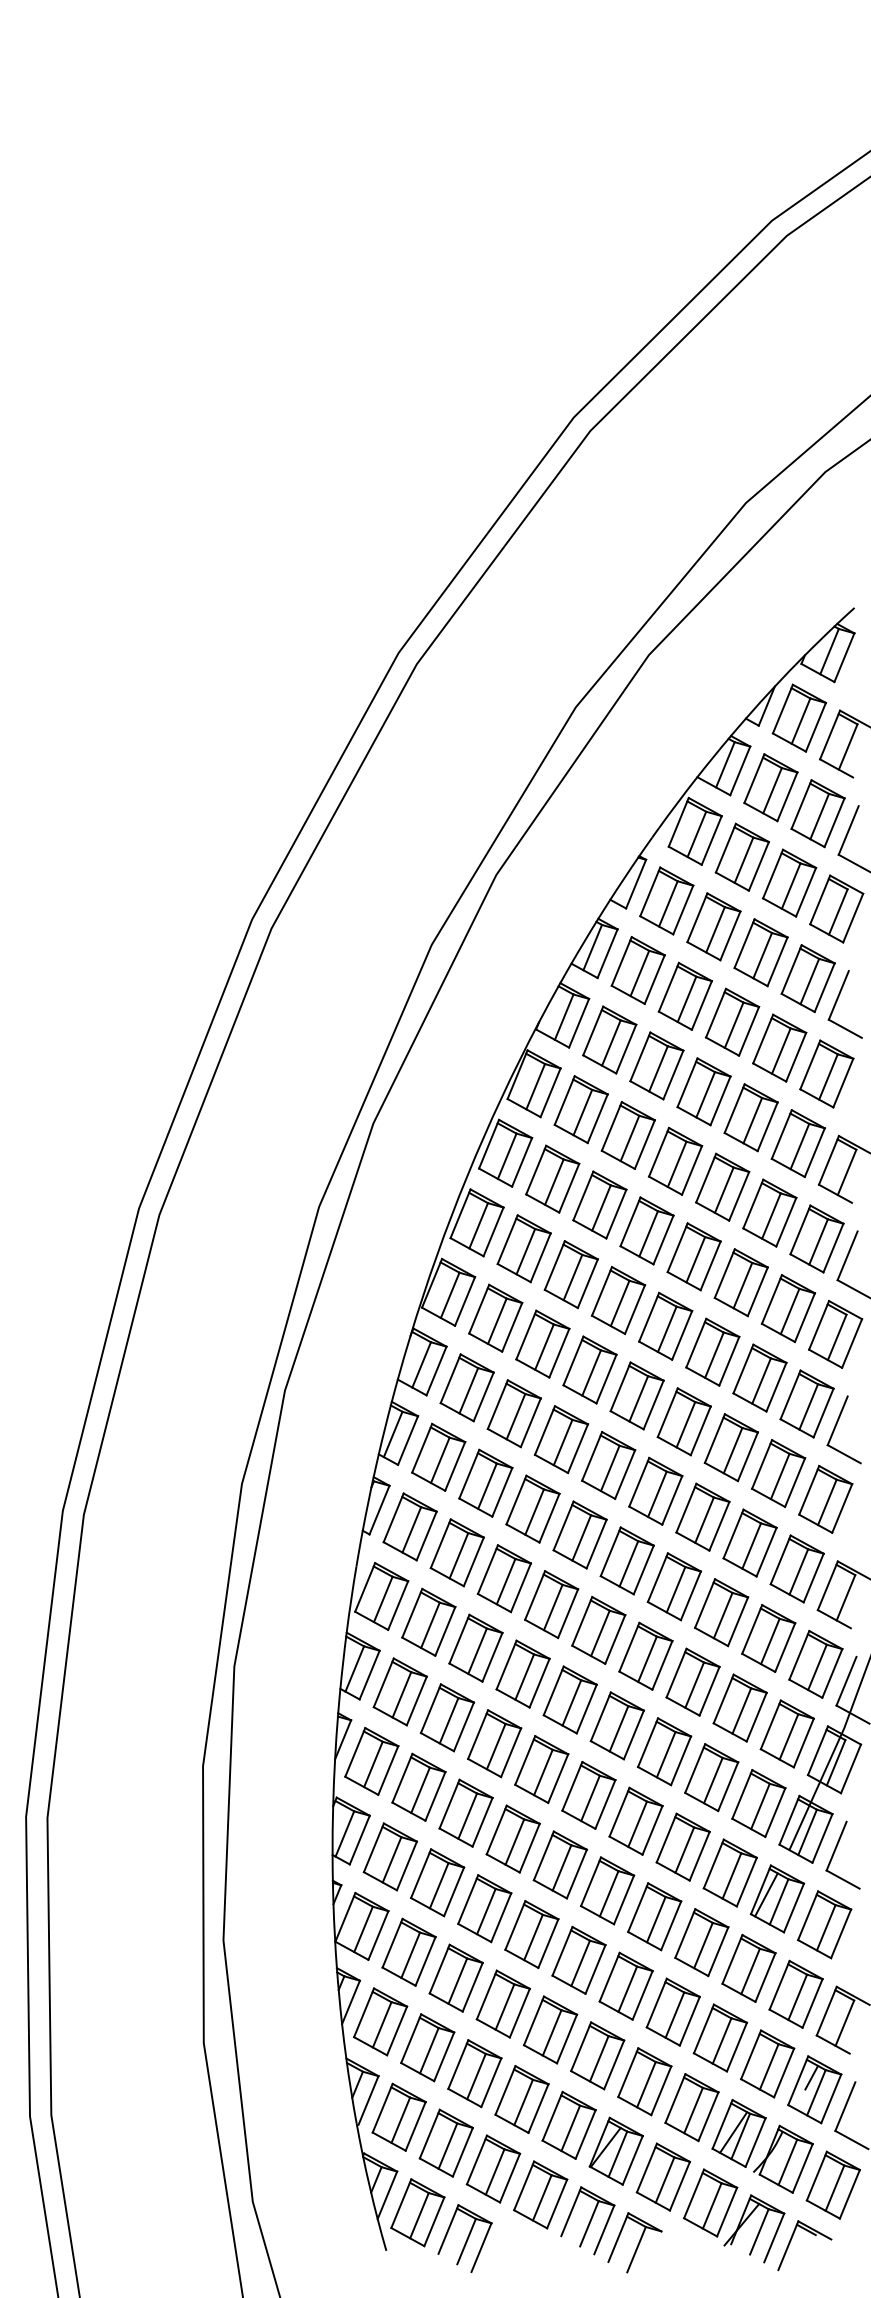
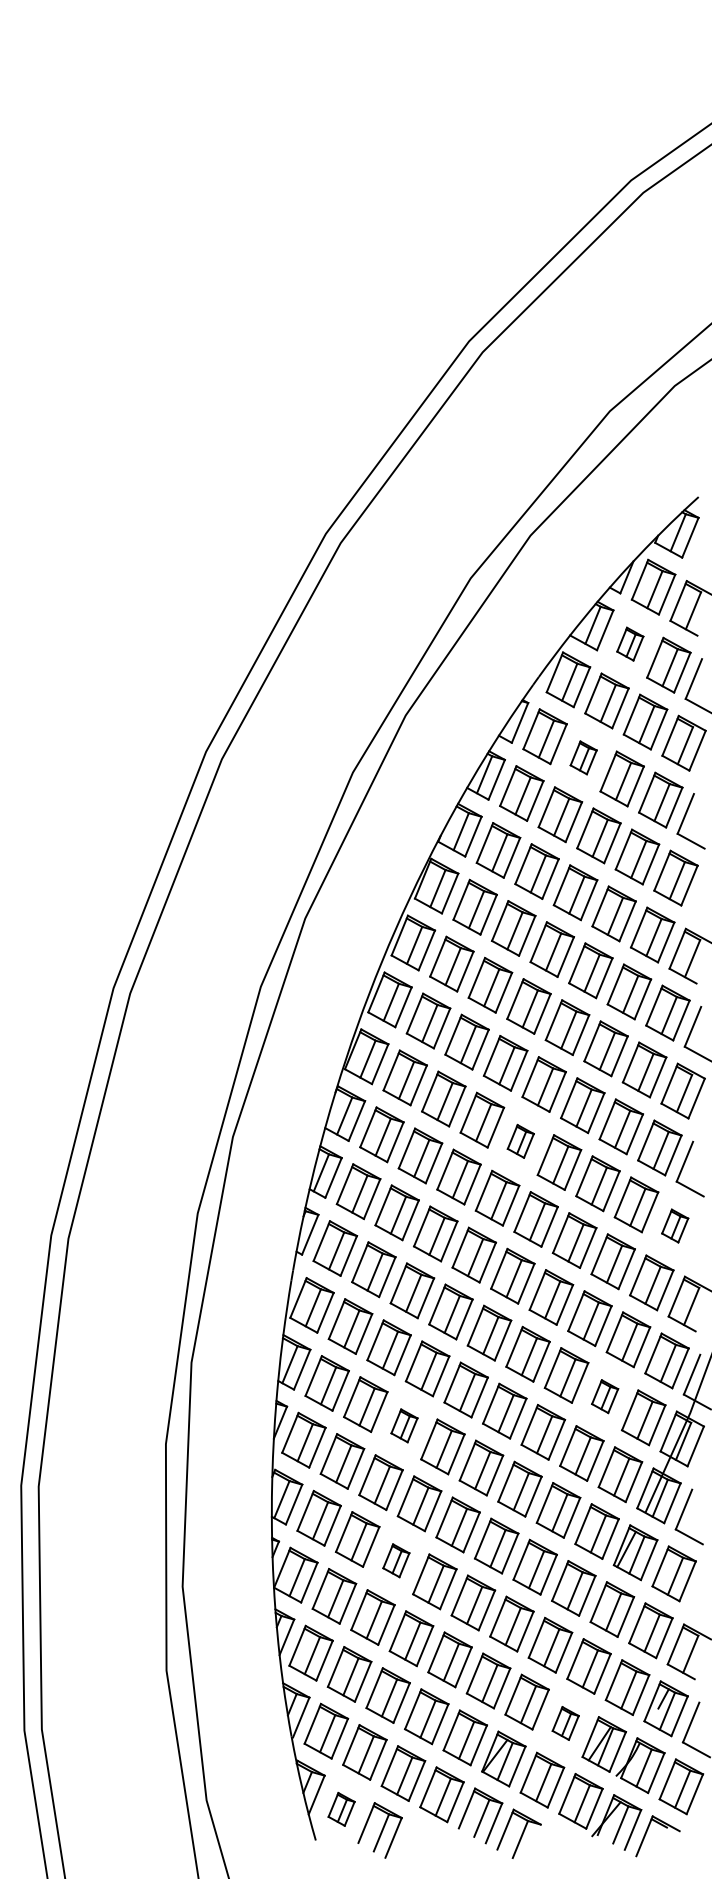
part: (770, 787) -> (629, 643), size x0.6
part: (713, 926) -> (583, 757), size x0.6
part: (636, 1395) -> (520, 1141), size x0.6
part: (825, 1499) -> (674, 1226), size x0.6
part: (739, 1707) -> (604, 1396), size x0.6
part: (494, 1743) -> (404, 1425), size x0.6
part: (484, 1908) -> (396, 1560), size x0.6
part: (691, 2107) -> (565, 1723), size x0.6
part: (417, 2212) -> (341, 1809), size x0.6

